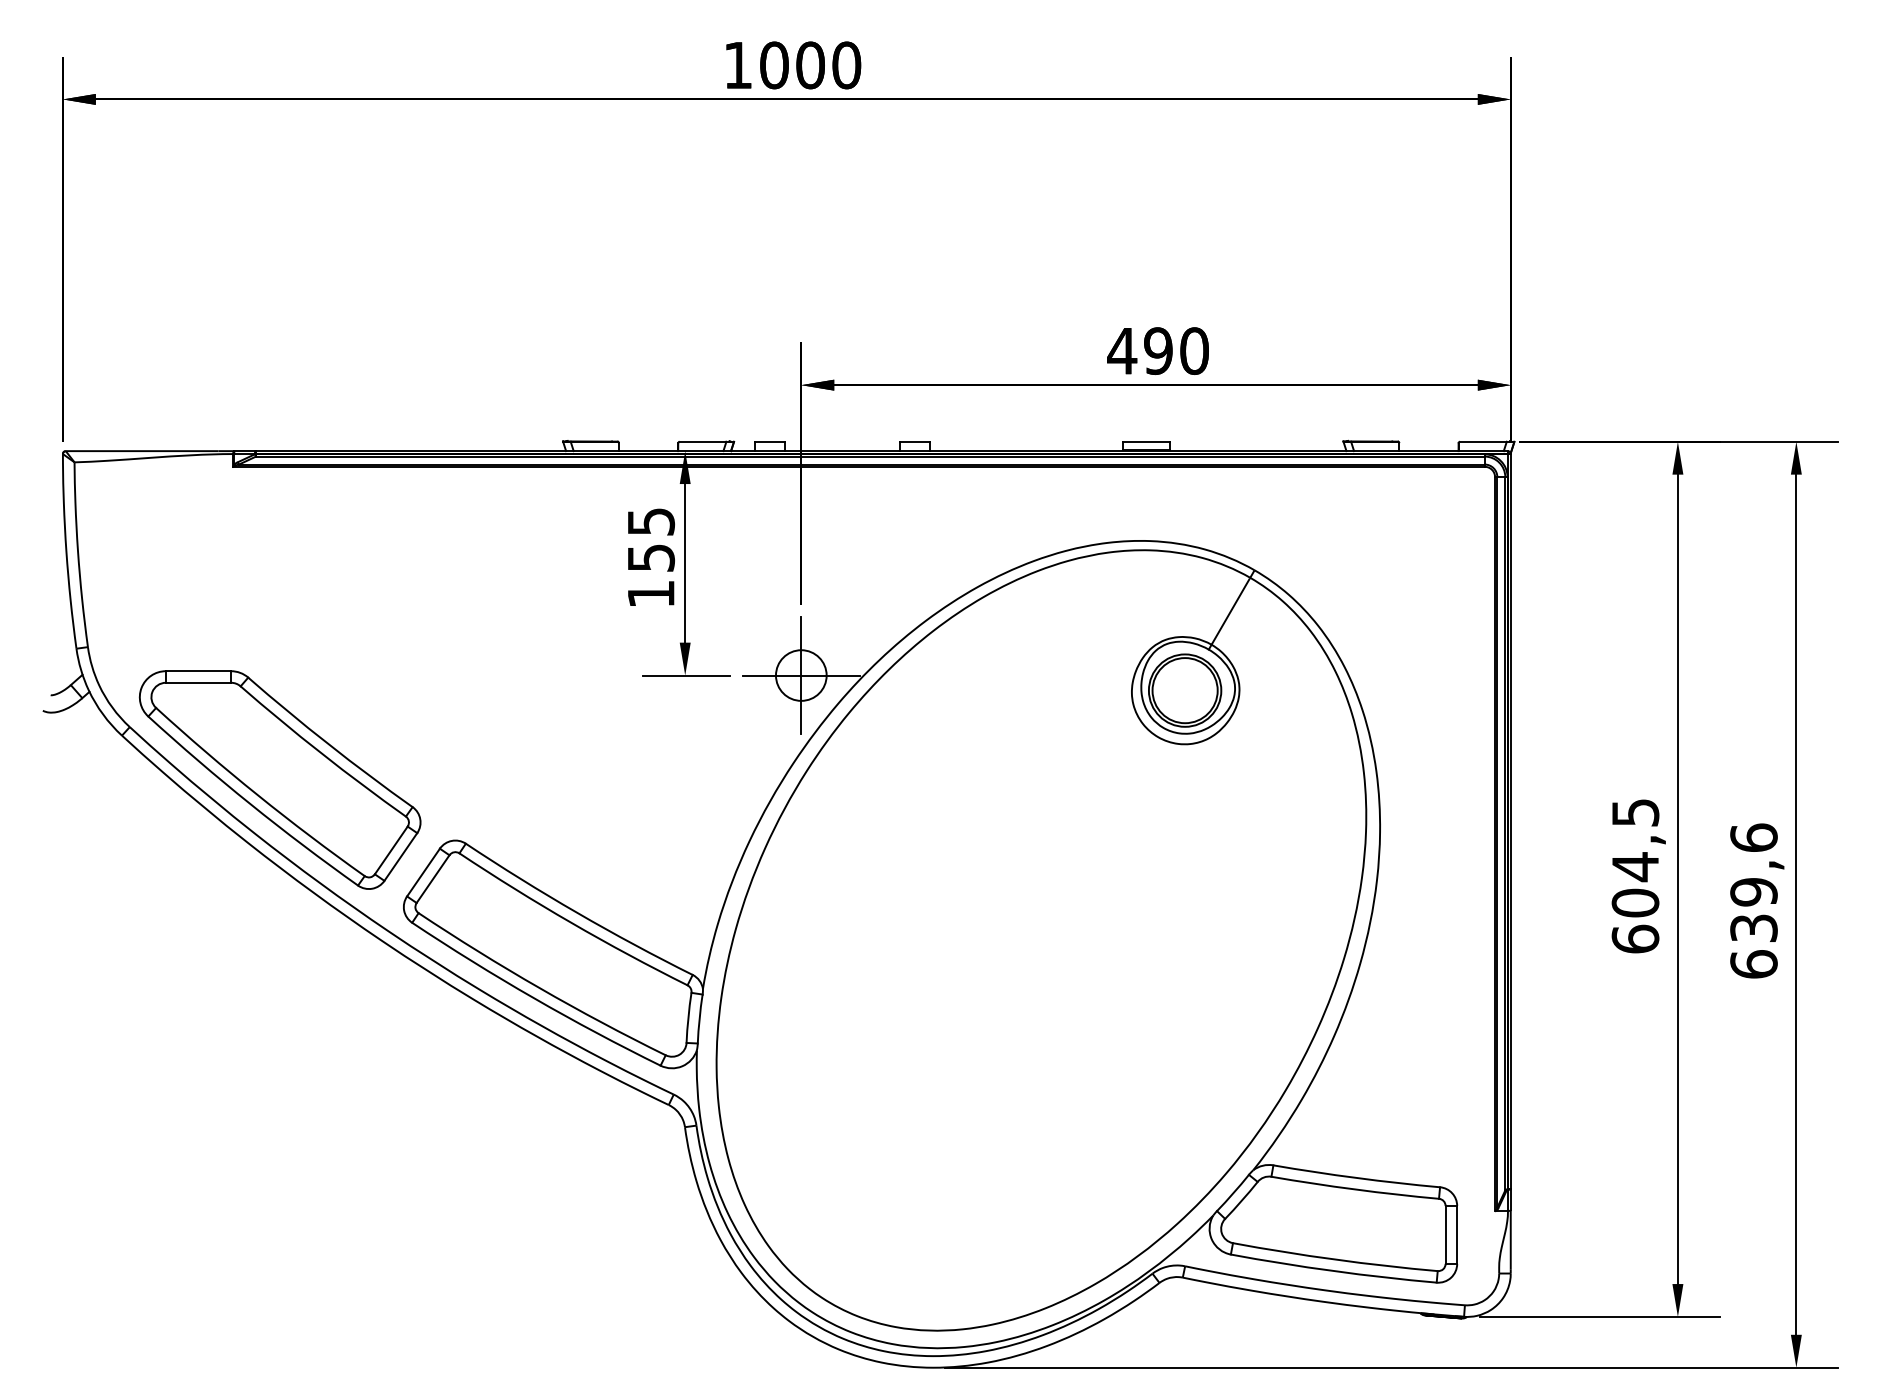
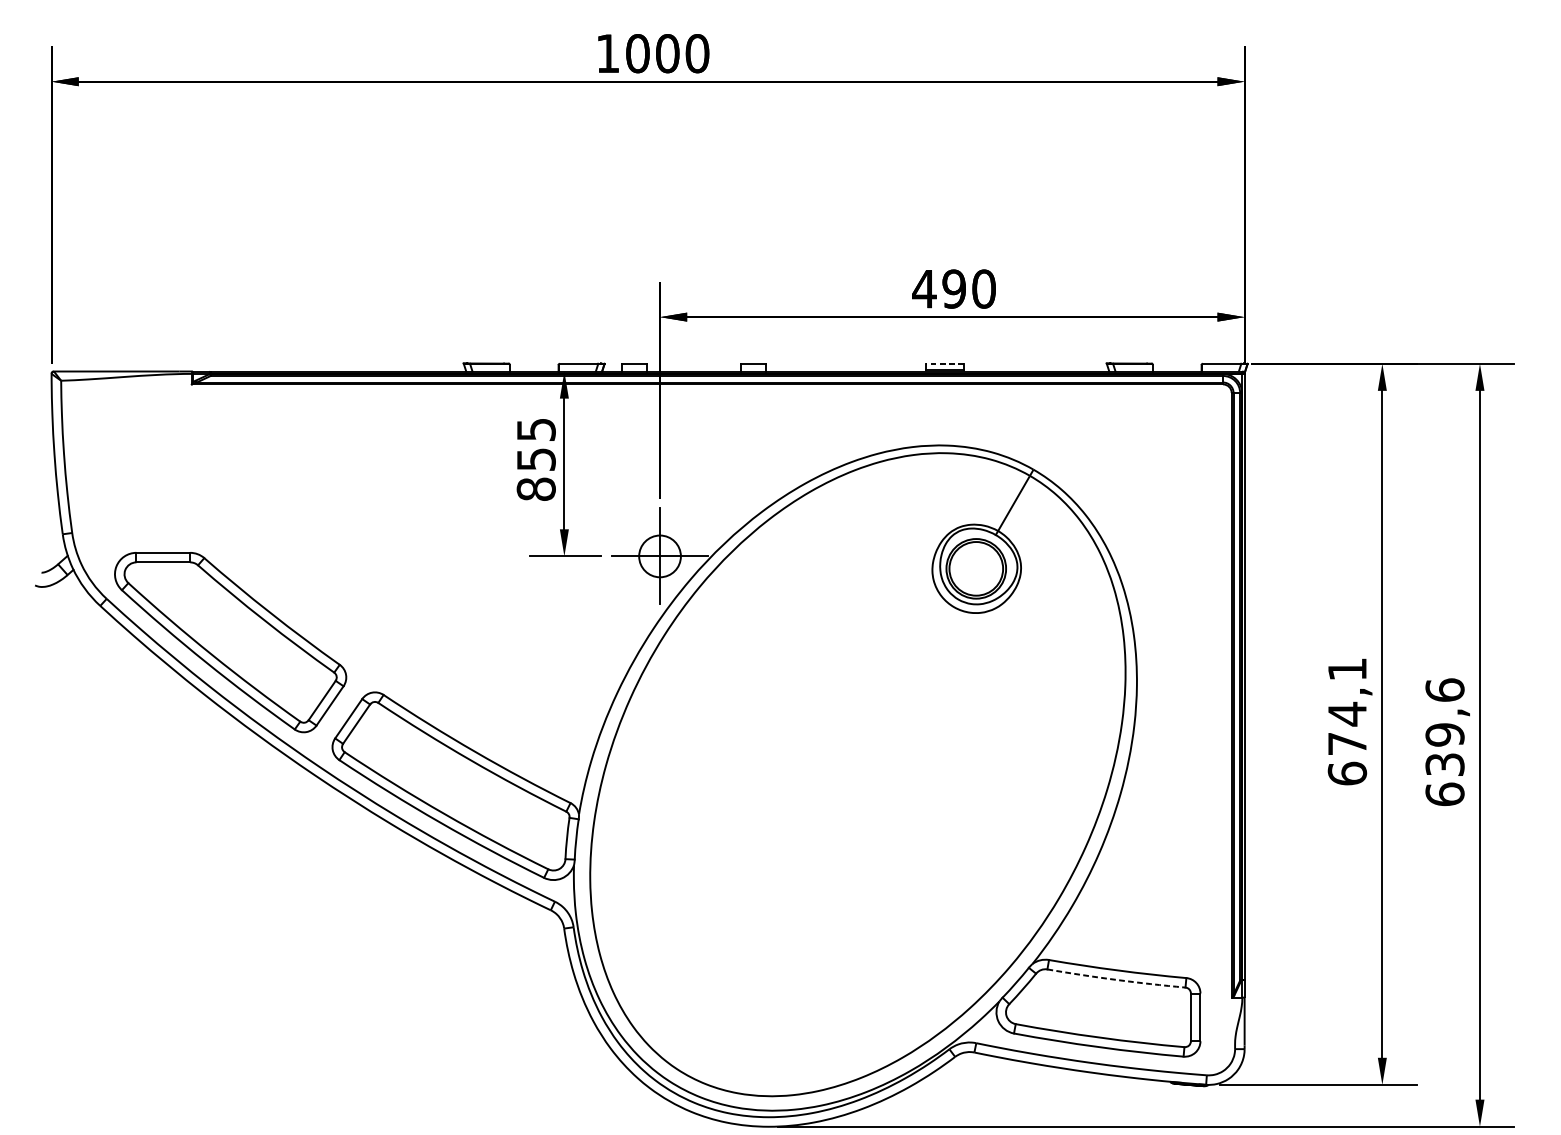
line: (1146, 442) -> (944, 364), solid -> dashed
text: (651, 594) -> (536, 489), 155 -> 855
text: (1635, 858) -> (1347, 707), 604,5 -> 674,1
arc: (1355, 1189) -> (1116, 979), solid -> dashed

